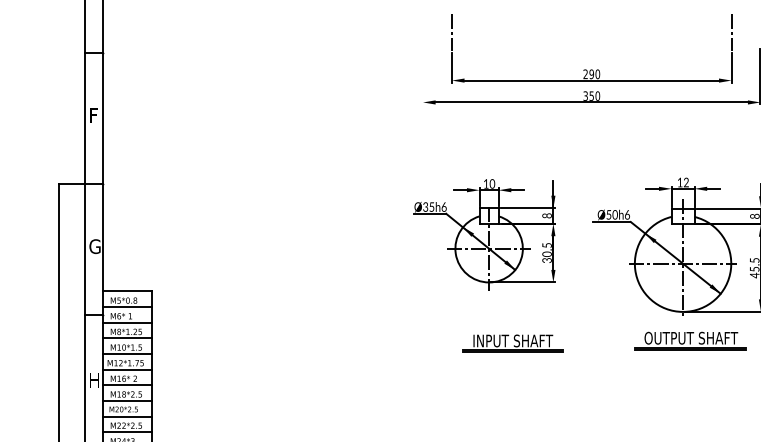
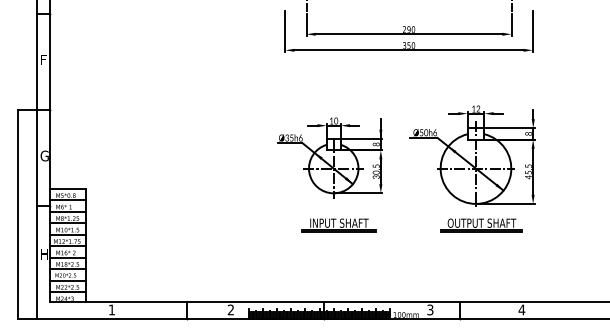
line: (423, 75) -> (285, 30), added
part: (483, 233) -> (329, 157), moved
part: (511, 344) -> (338, 225), moved

